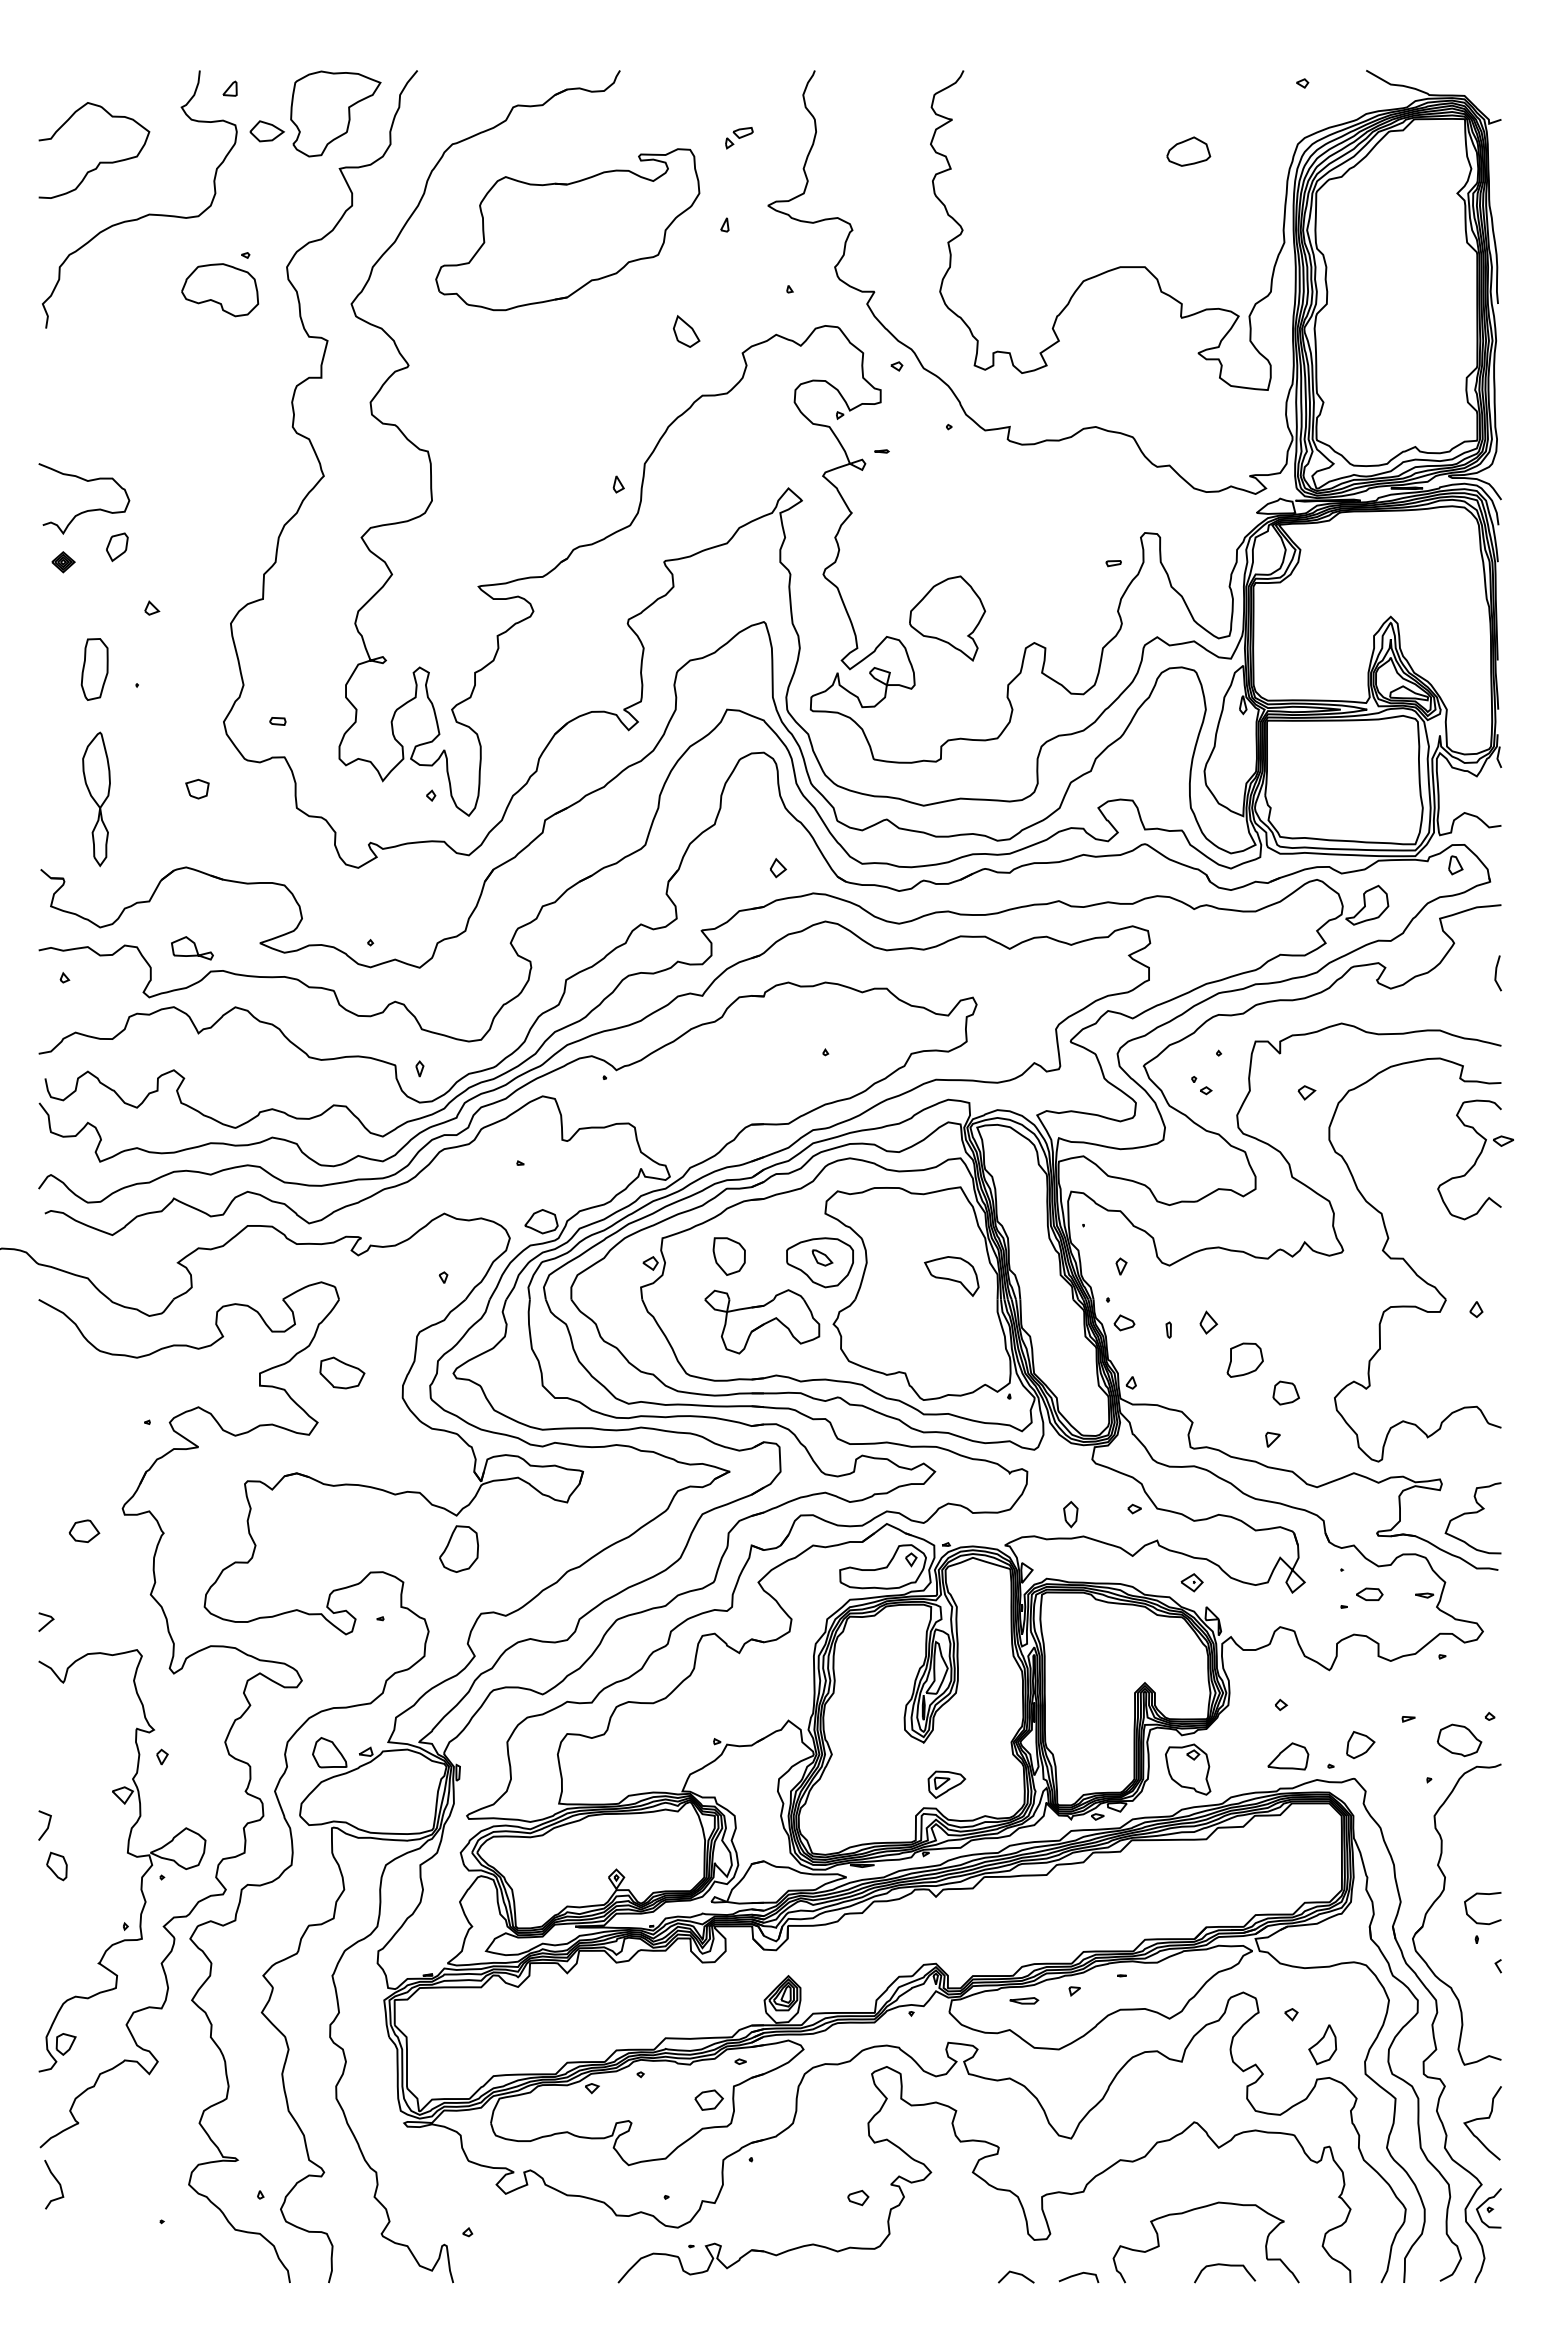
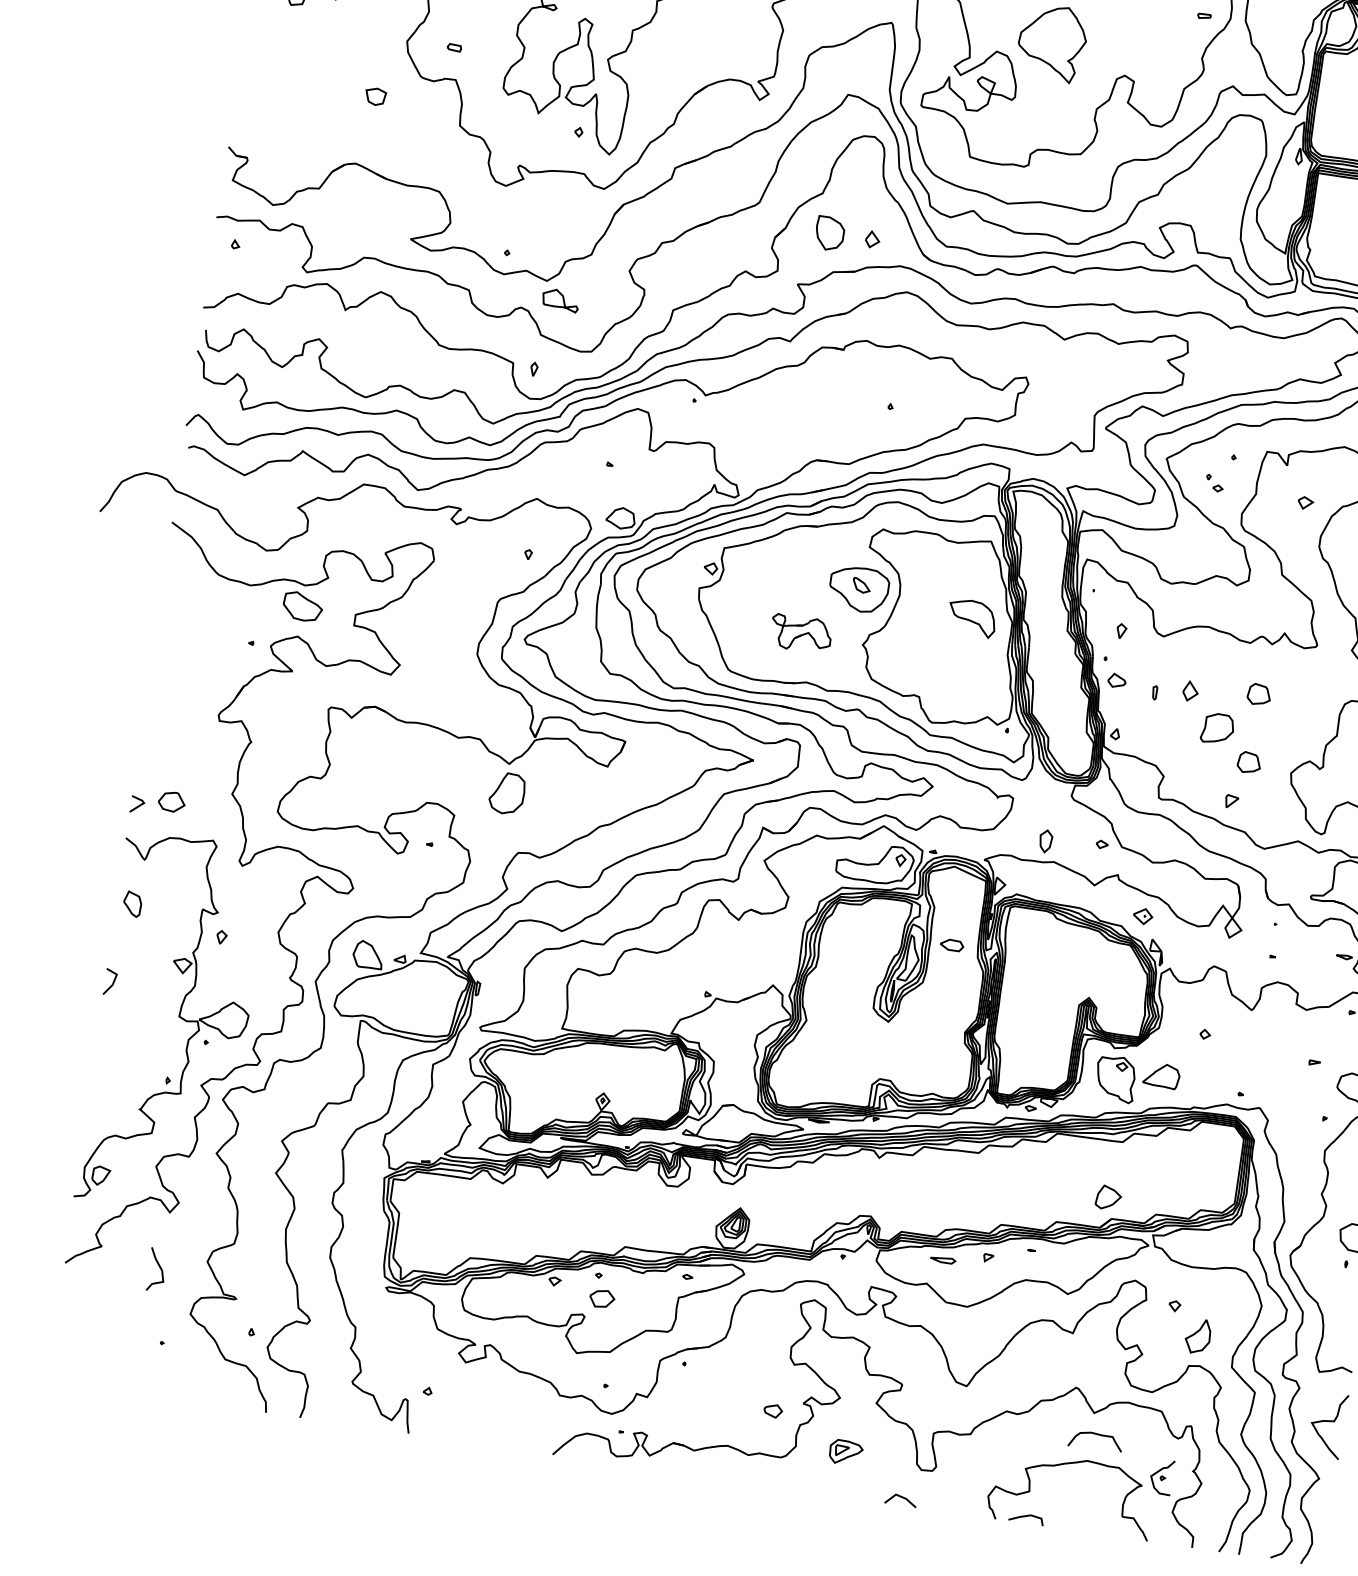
part: (96, 799) -> (286, 92), removed
part: (192, 948) -> (560, 300), moved
part: (728, 1256) -> (829, 233), moved
part: (1285, 1314) -> (1258, 694), added
part: (762, 1321) -> (801, 633), size x0.6
part: (342, 1372) -> (303, 606), moved
part: (84, 1530) -> (172, 801), moved
part: (1369, 1593) -> (951, 944), moved
part: (1360, 1745) -> (1108, 1198), moved
part: (1288, 1756) -> (1161, 1075), moved
part: (946, 1784) -> (845, 1452), moved
part: (56, 1866) -> (132, 904), moved
part: (708, 2099) -> (601, 1298), moved
curve: (56, 2181) -> (159, 1267), moved
part: (1488, 2208) -> (1161, 1477), moved
curve: (1227, 2266) -> (1098, 1435), moved
line: (1078, 2275) -> (1026, 1517), moved

